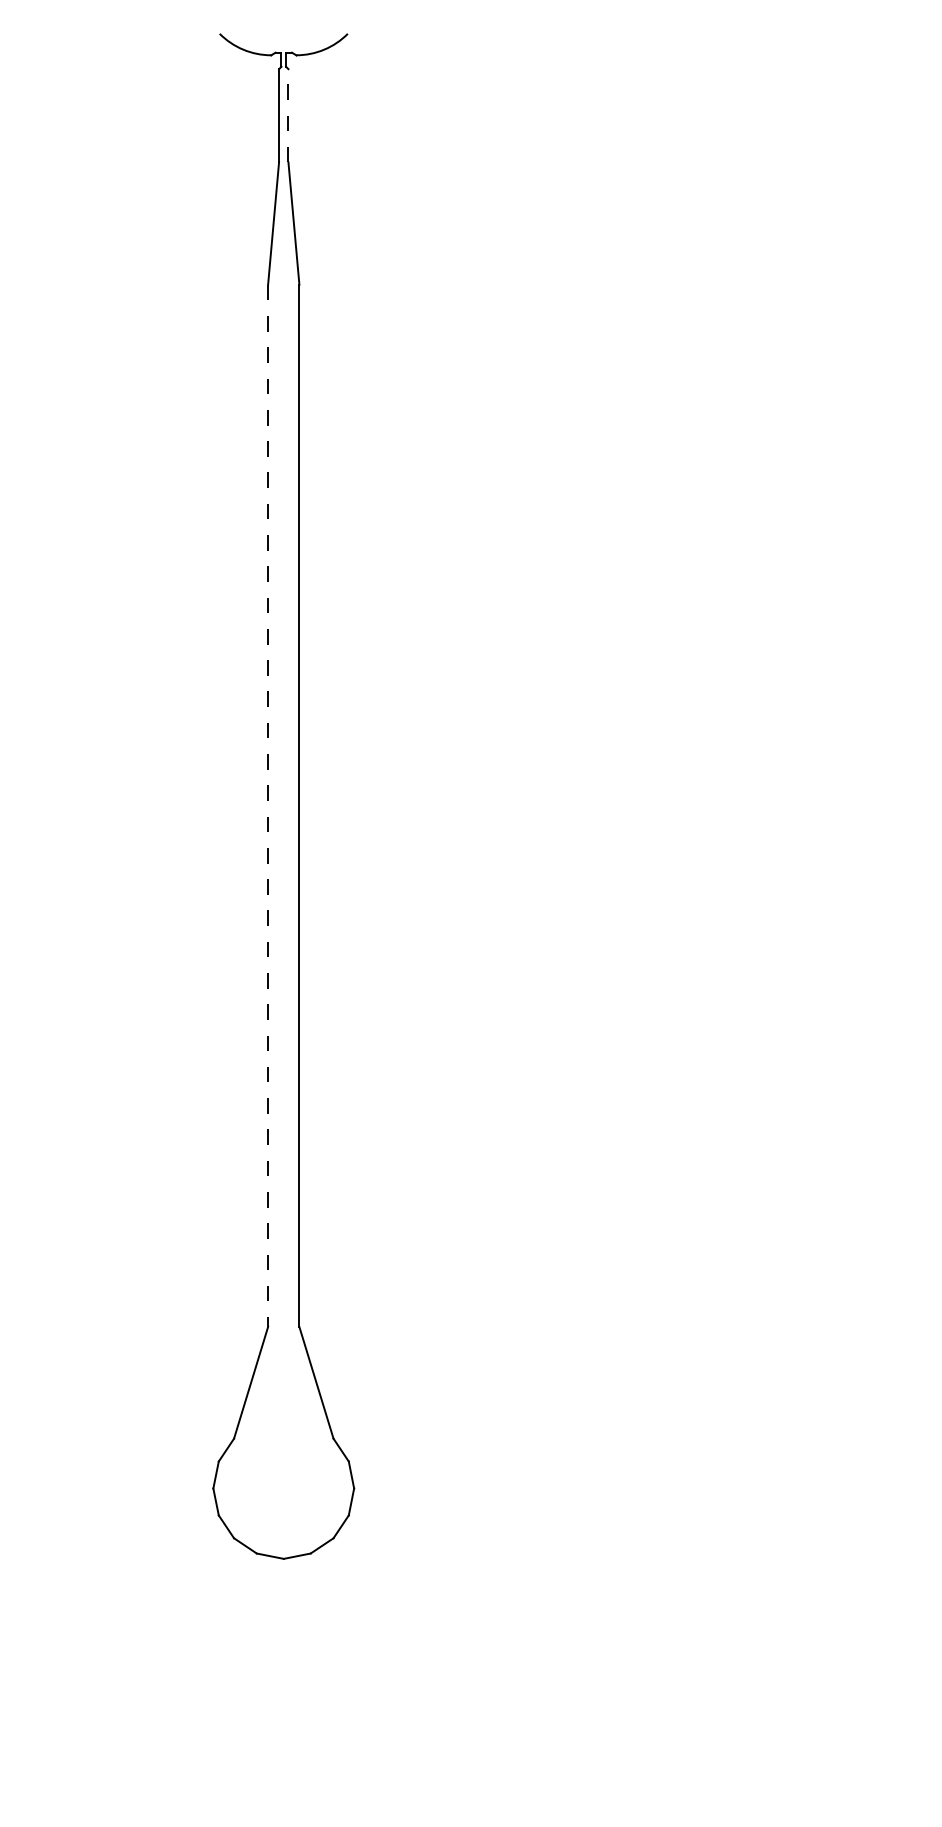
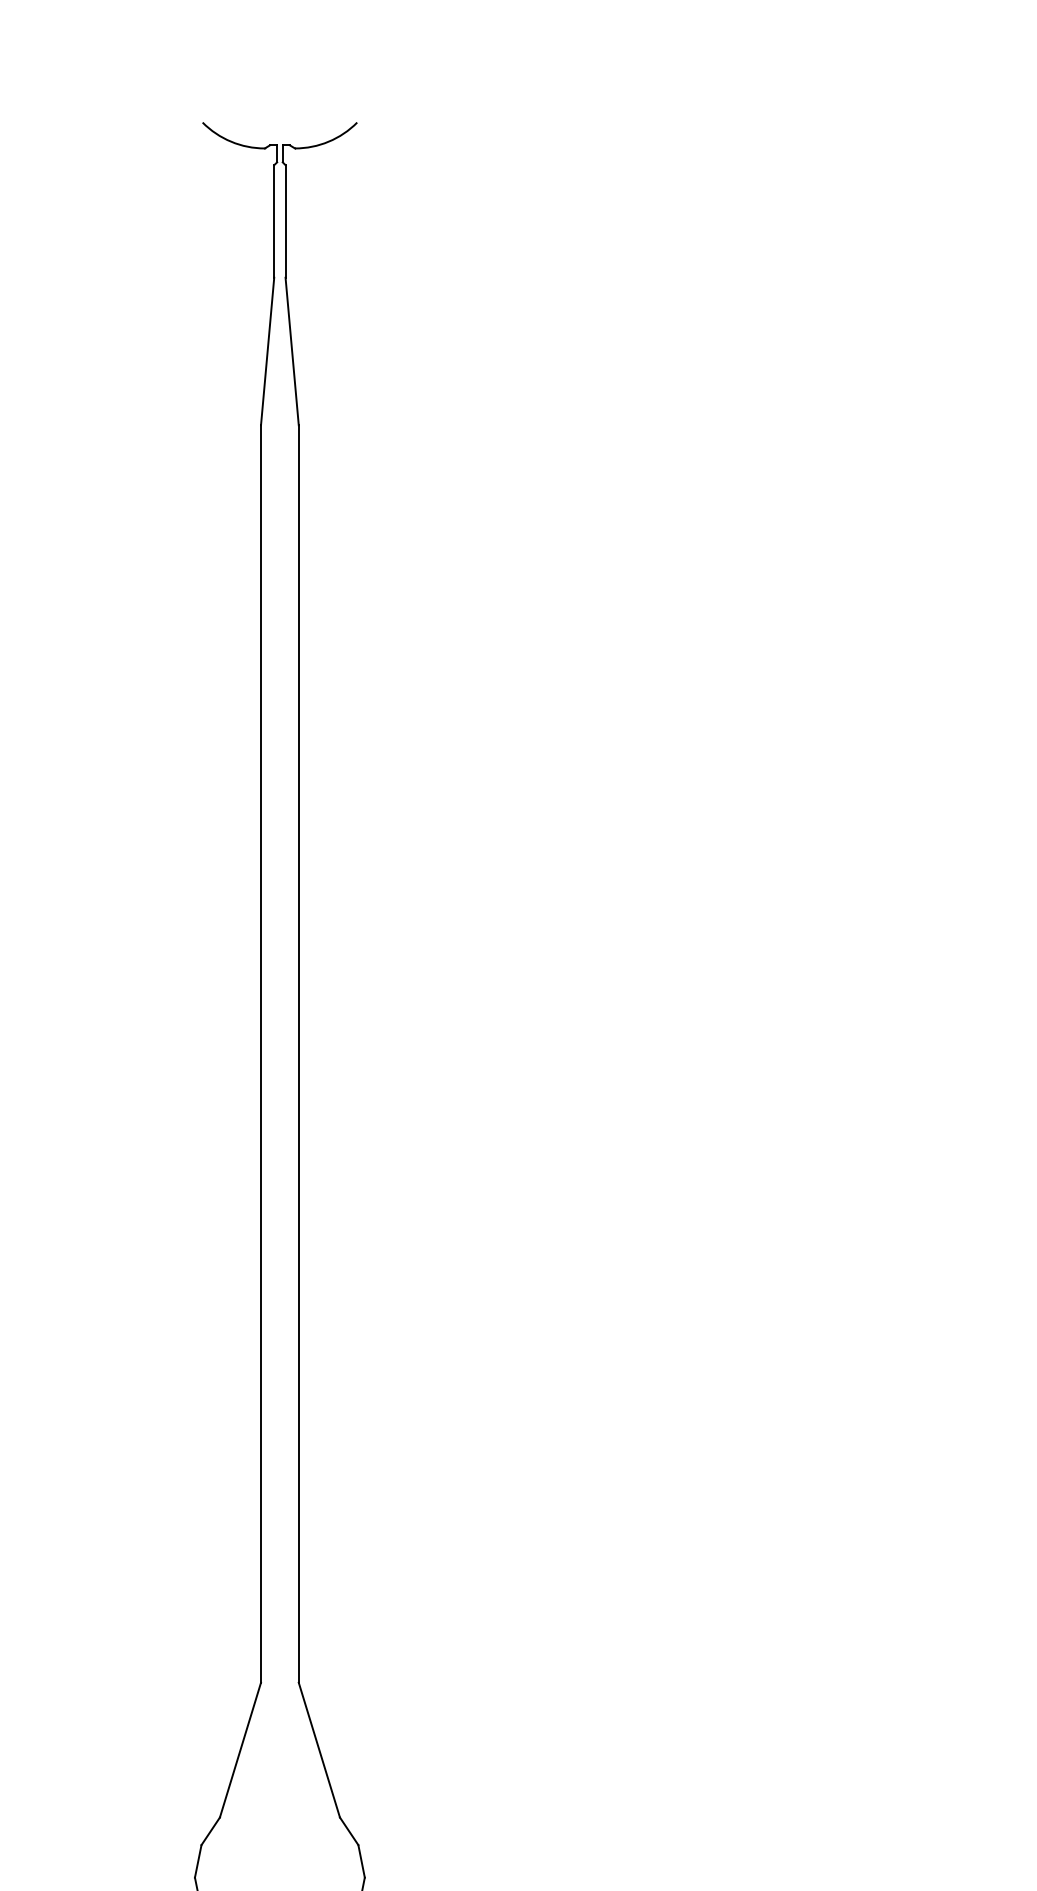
line: (288, 115) -> (285, 221), dashed -> solid
line: (268, 806) -> (261, 1054), dashed -> solid

